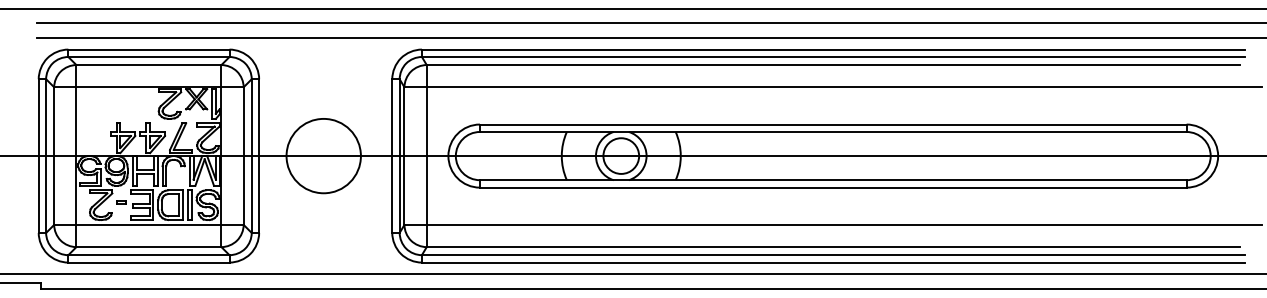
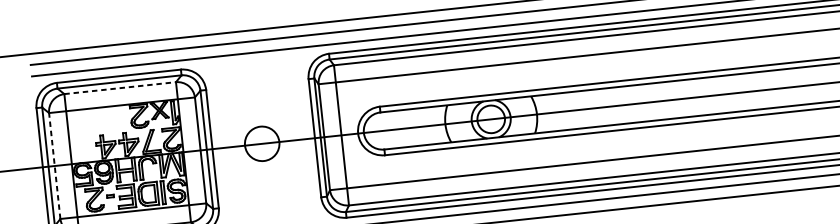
line: (148, 65) -> (119, 88), solid -> dashed
circle: (323, 155) -> (261, 143), size x0.6
line: (54, 156) -> (55, 166), solid -> dashed

